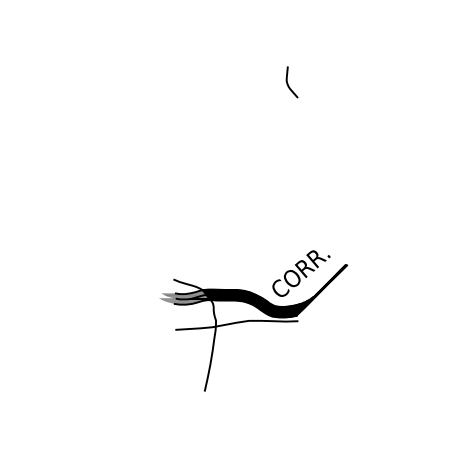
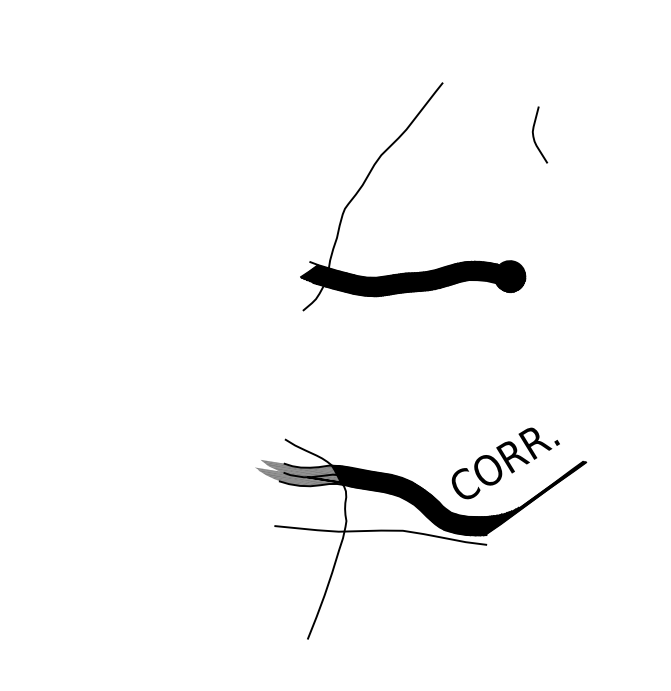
part: (198, 120) -> (371, 174), added

